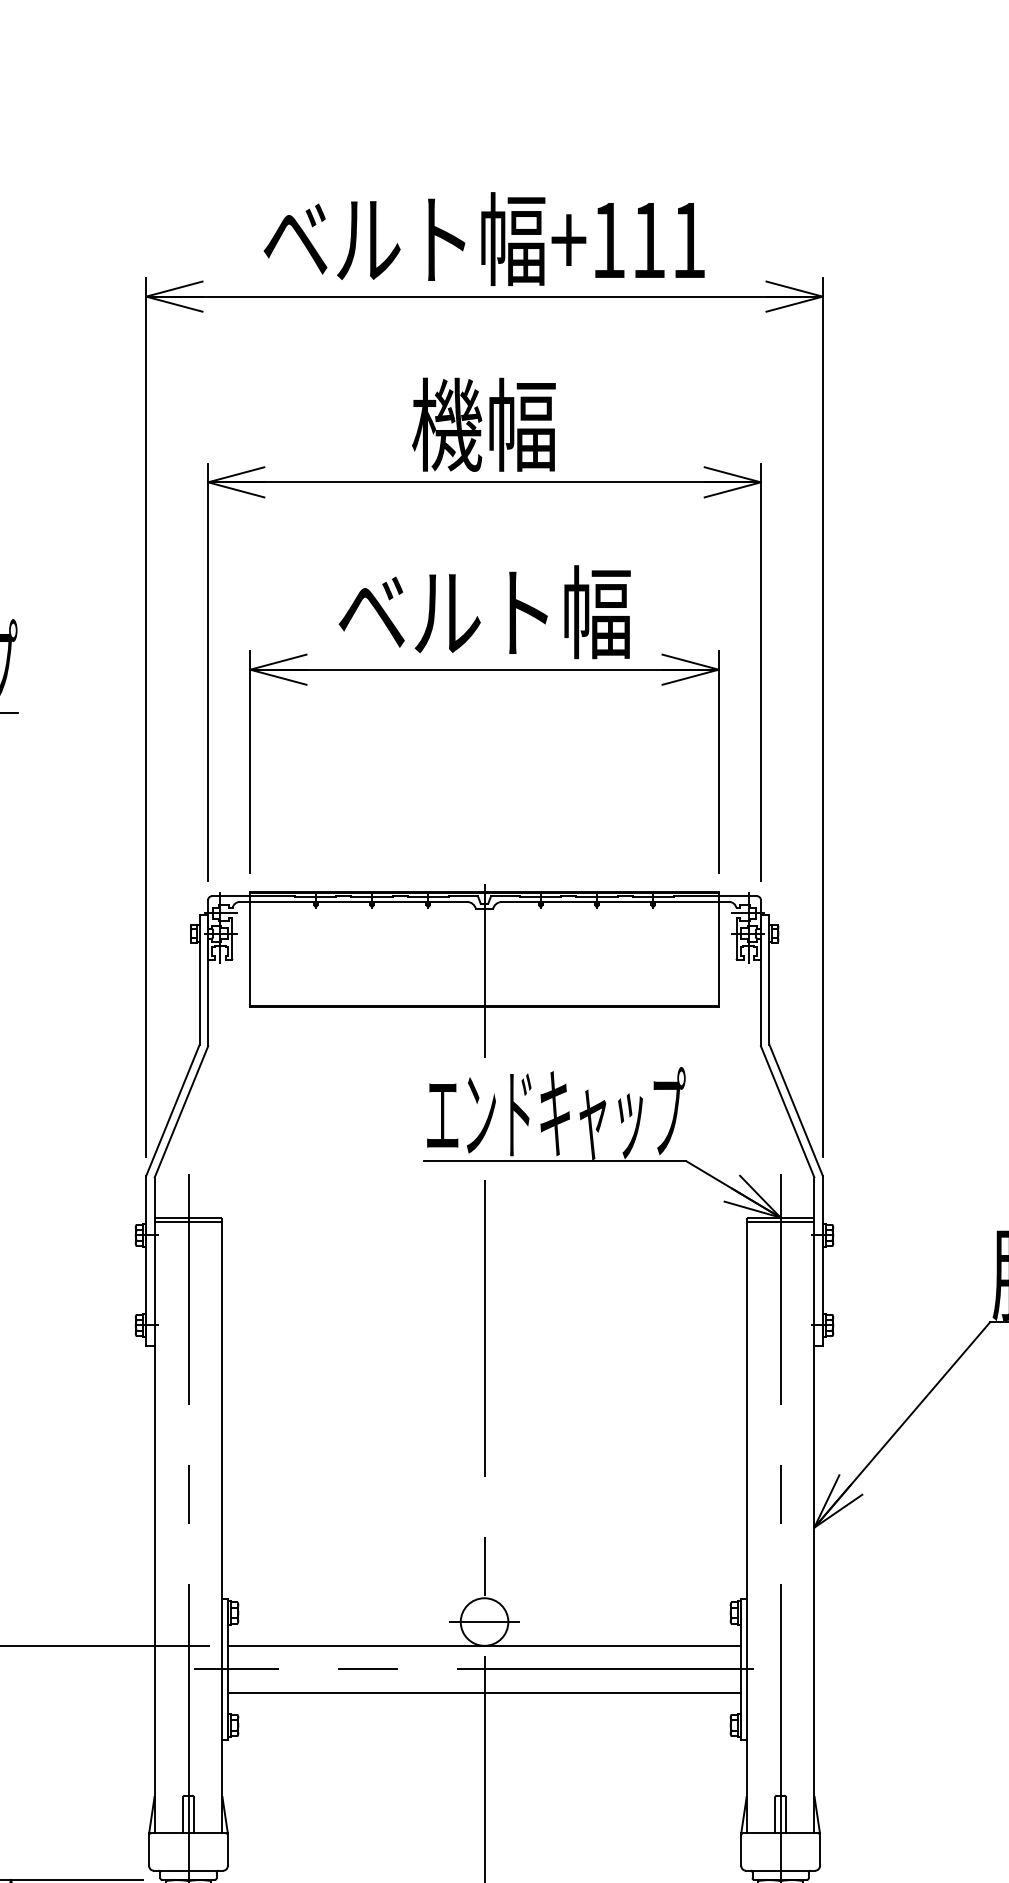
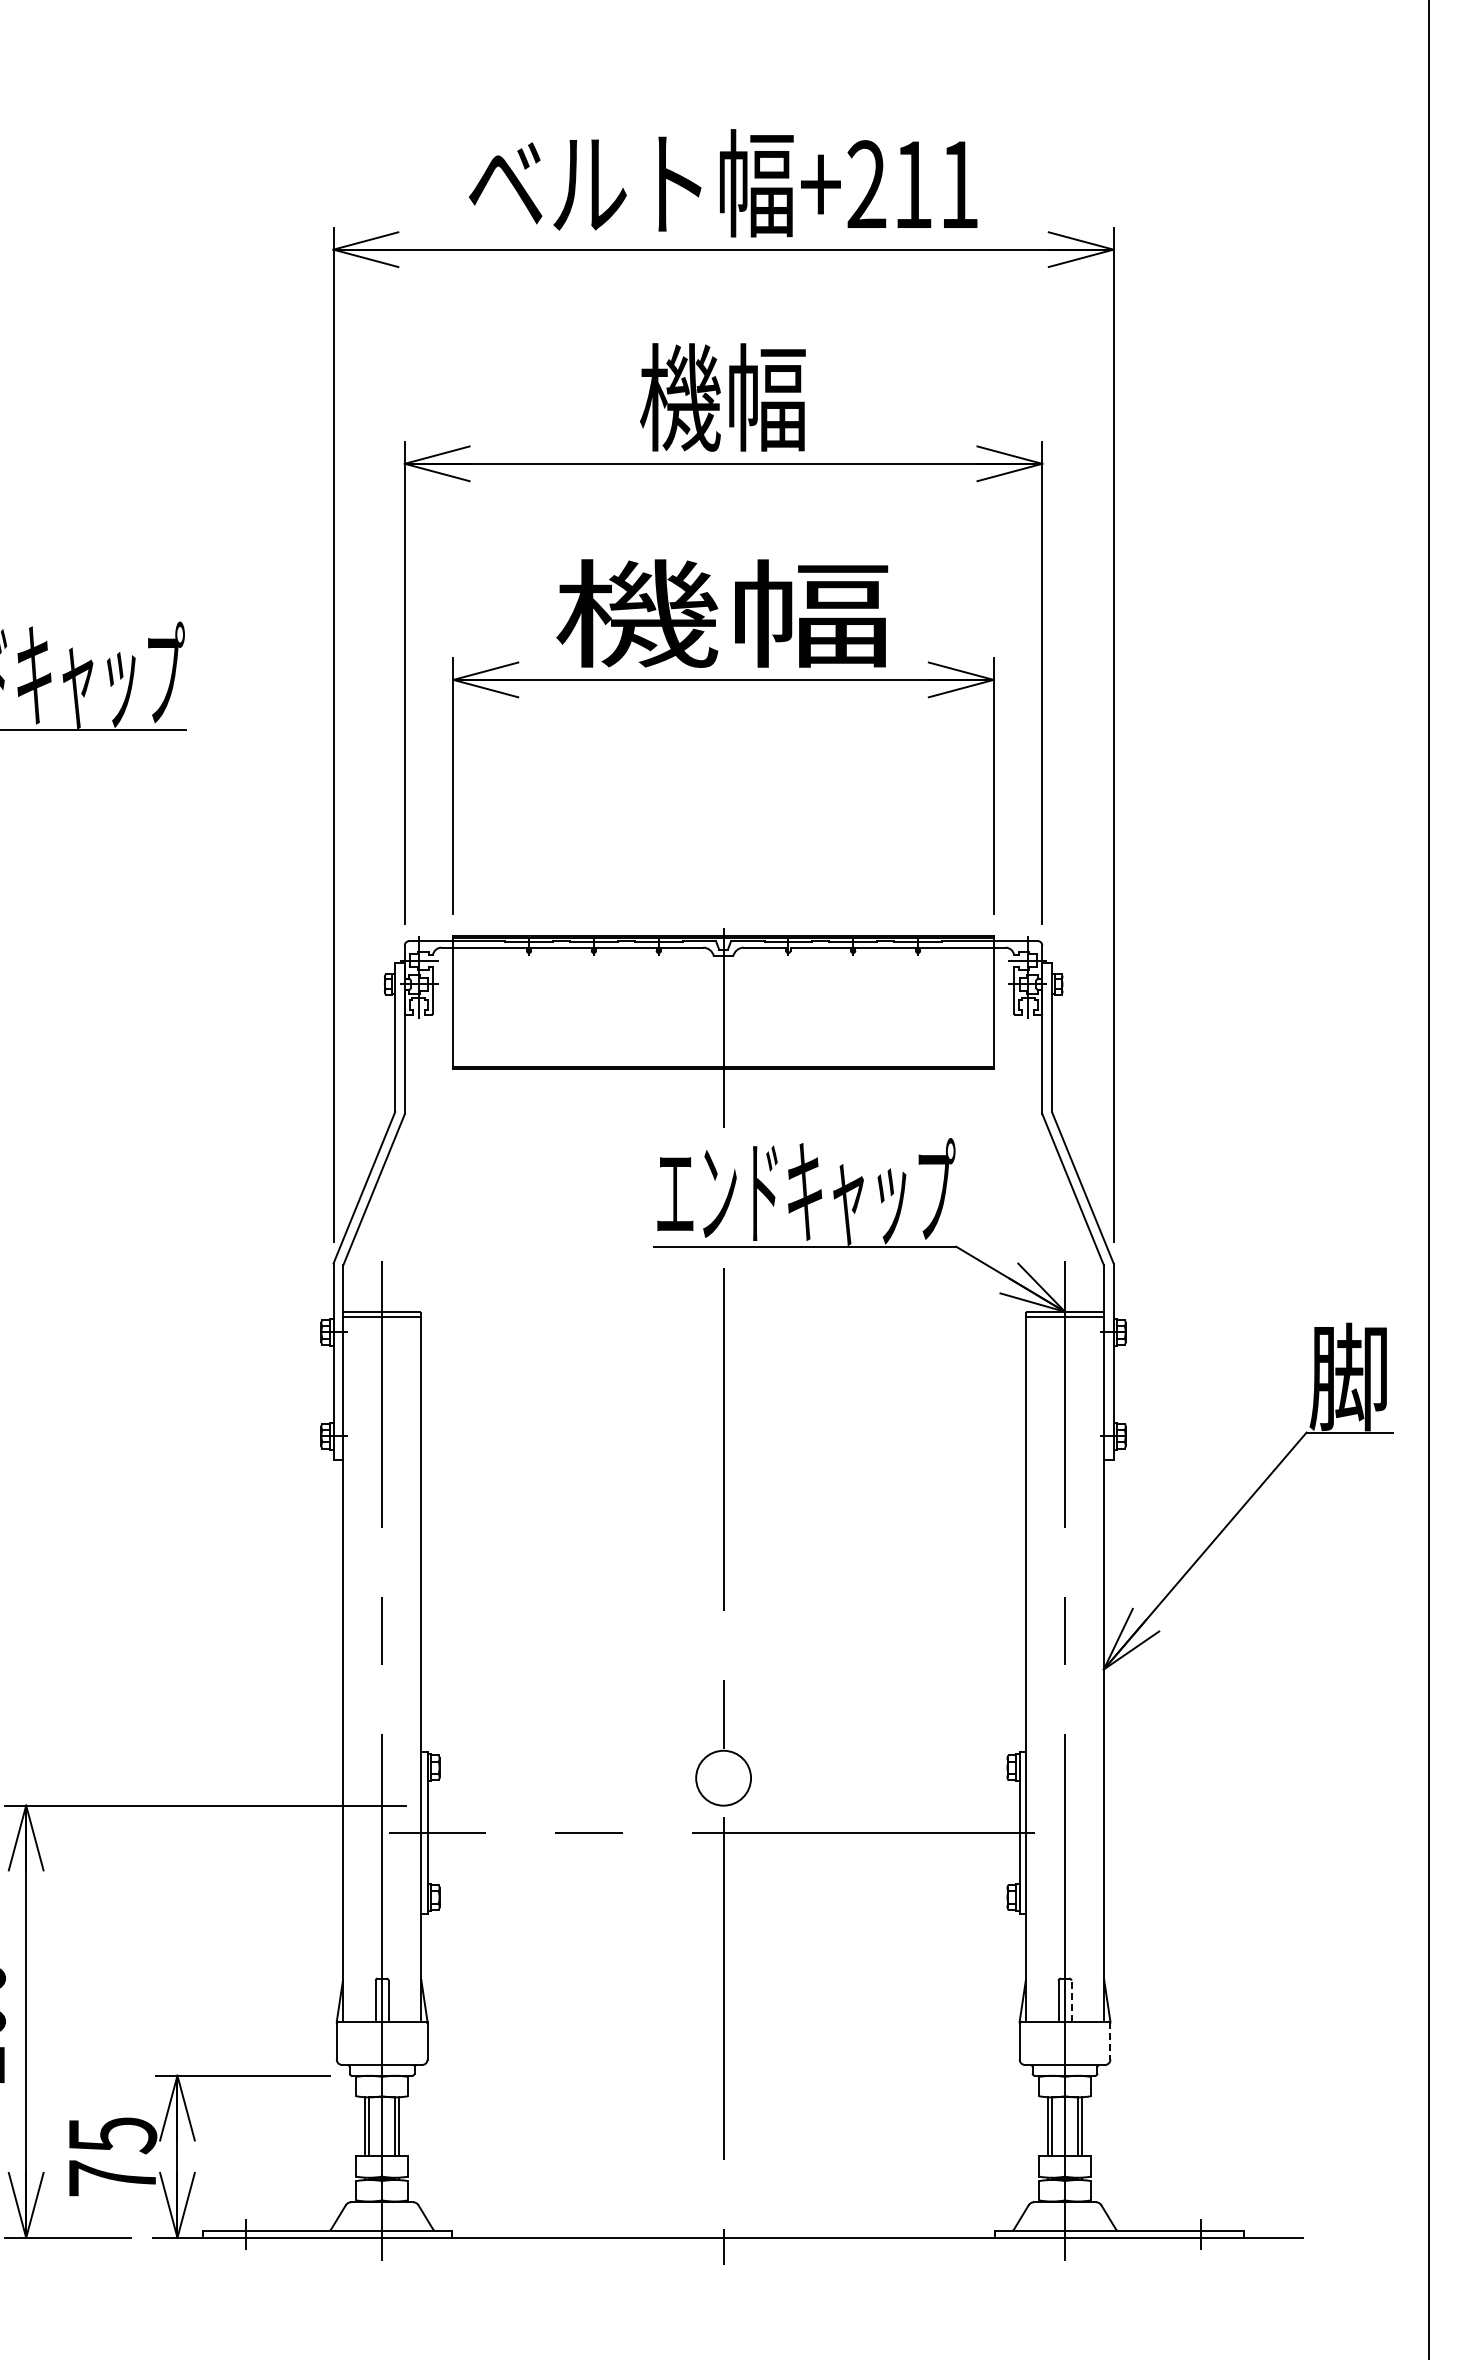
text: (608, 239) -> (866, 183), +111 -> +211
text: (484, 612) -> (723, 613), ベルト幅 -> 機幅
line: (484, 1622) -> (723, 1778), removed
line: (484, 1645) -> (723, 1805), removed
line: (484, 1692) -> (723, 1859), removed
line: (786, 1815) -> (1071, 2001), solid -> dashed
line: (820, 1849) -> (1110, 2040), solid -> dashed

